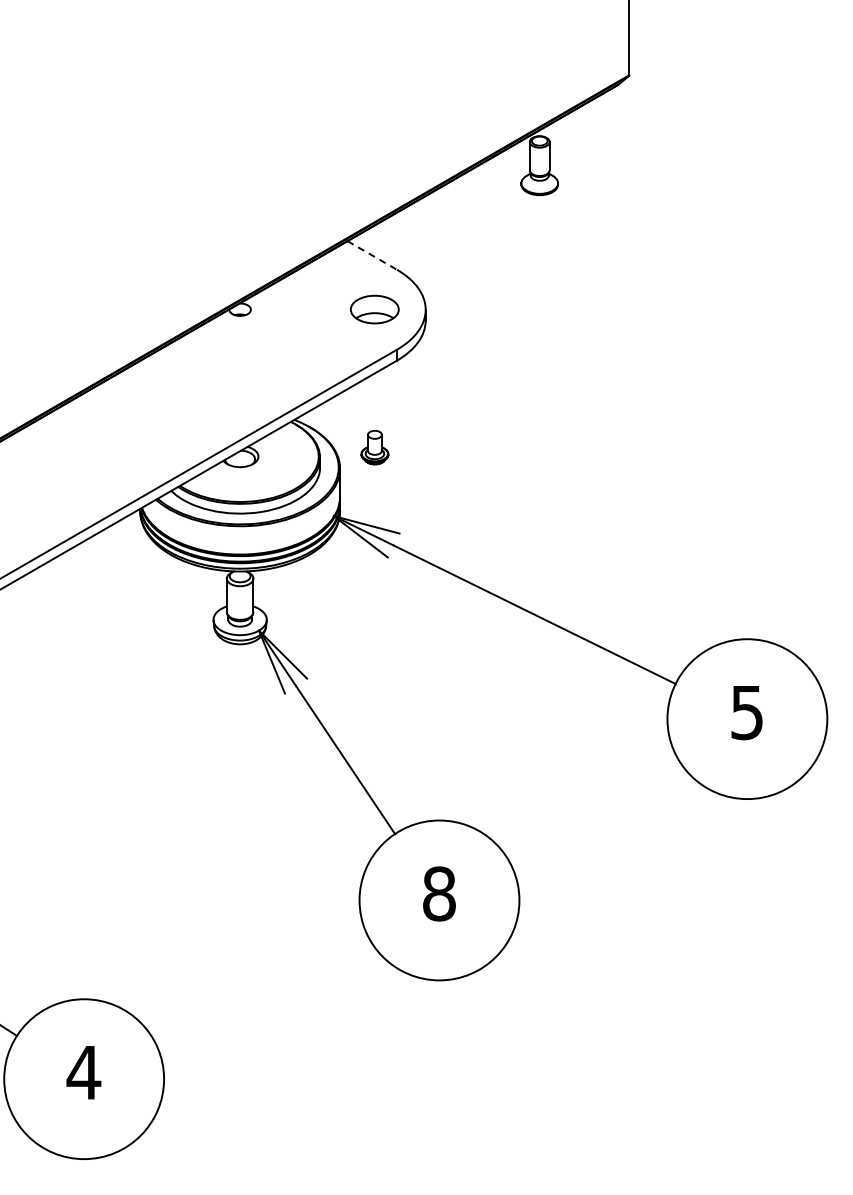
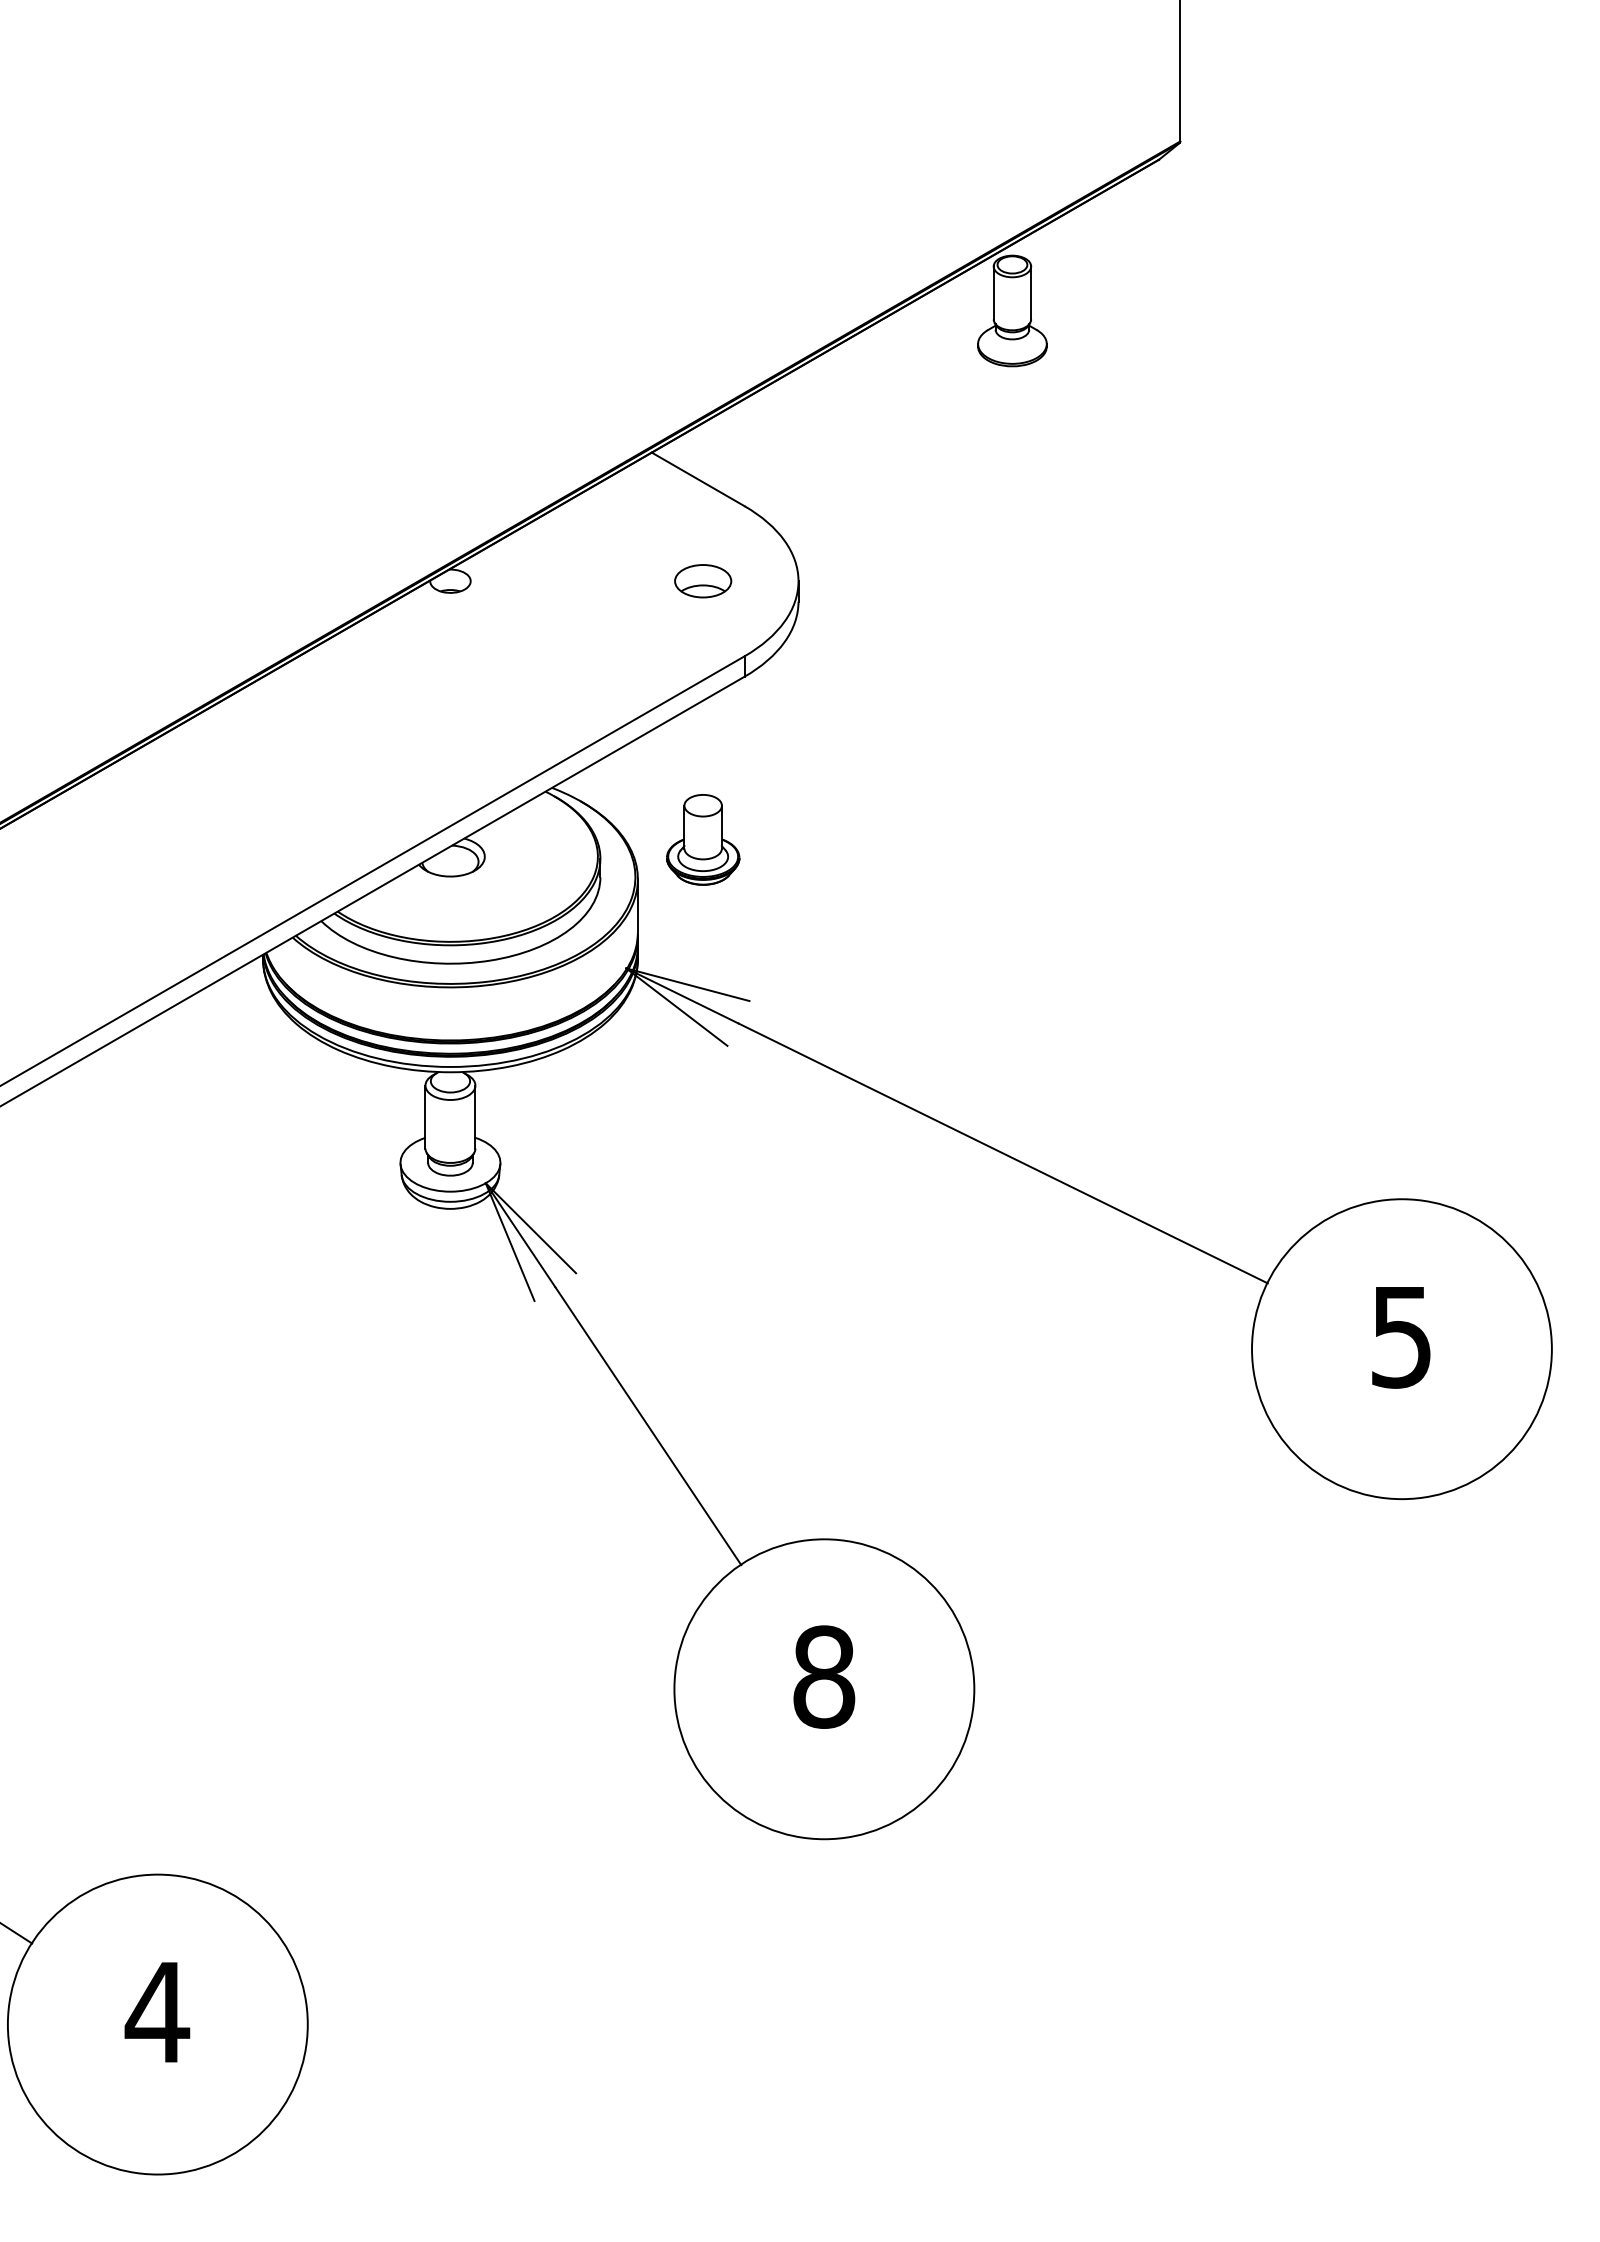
line: (372, 255) -> (698, 479), dashed -> solid
part: (374, 309) -> (702, 580), size x0.62
part: (374, 447) -> (702, 839), size x1.43

